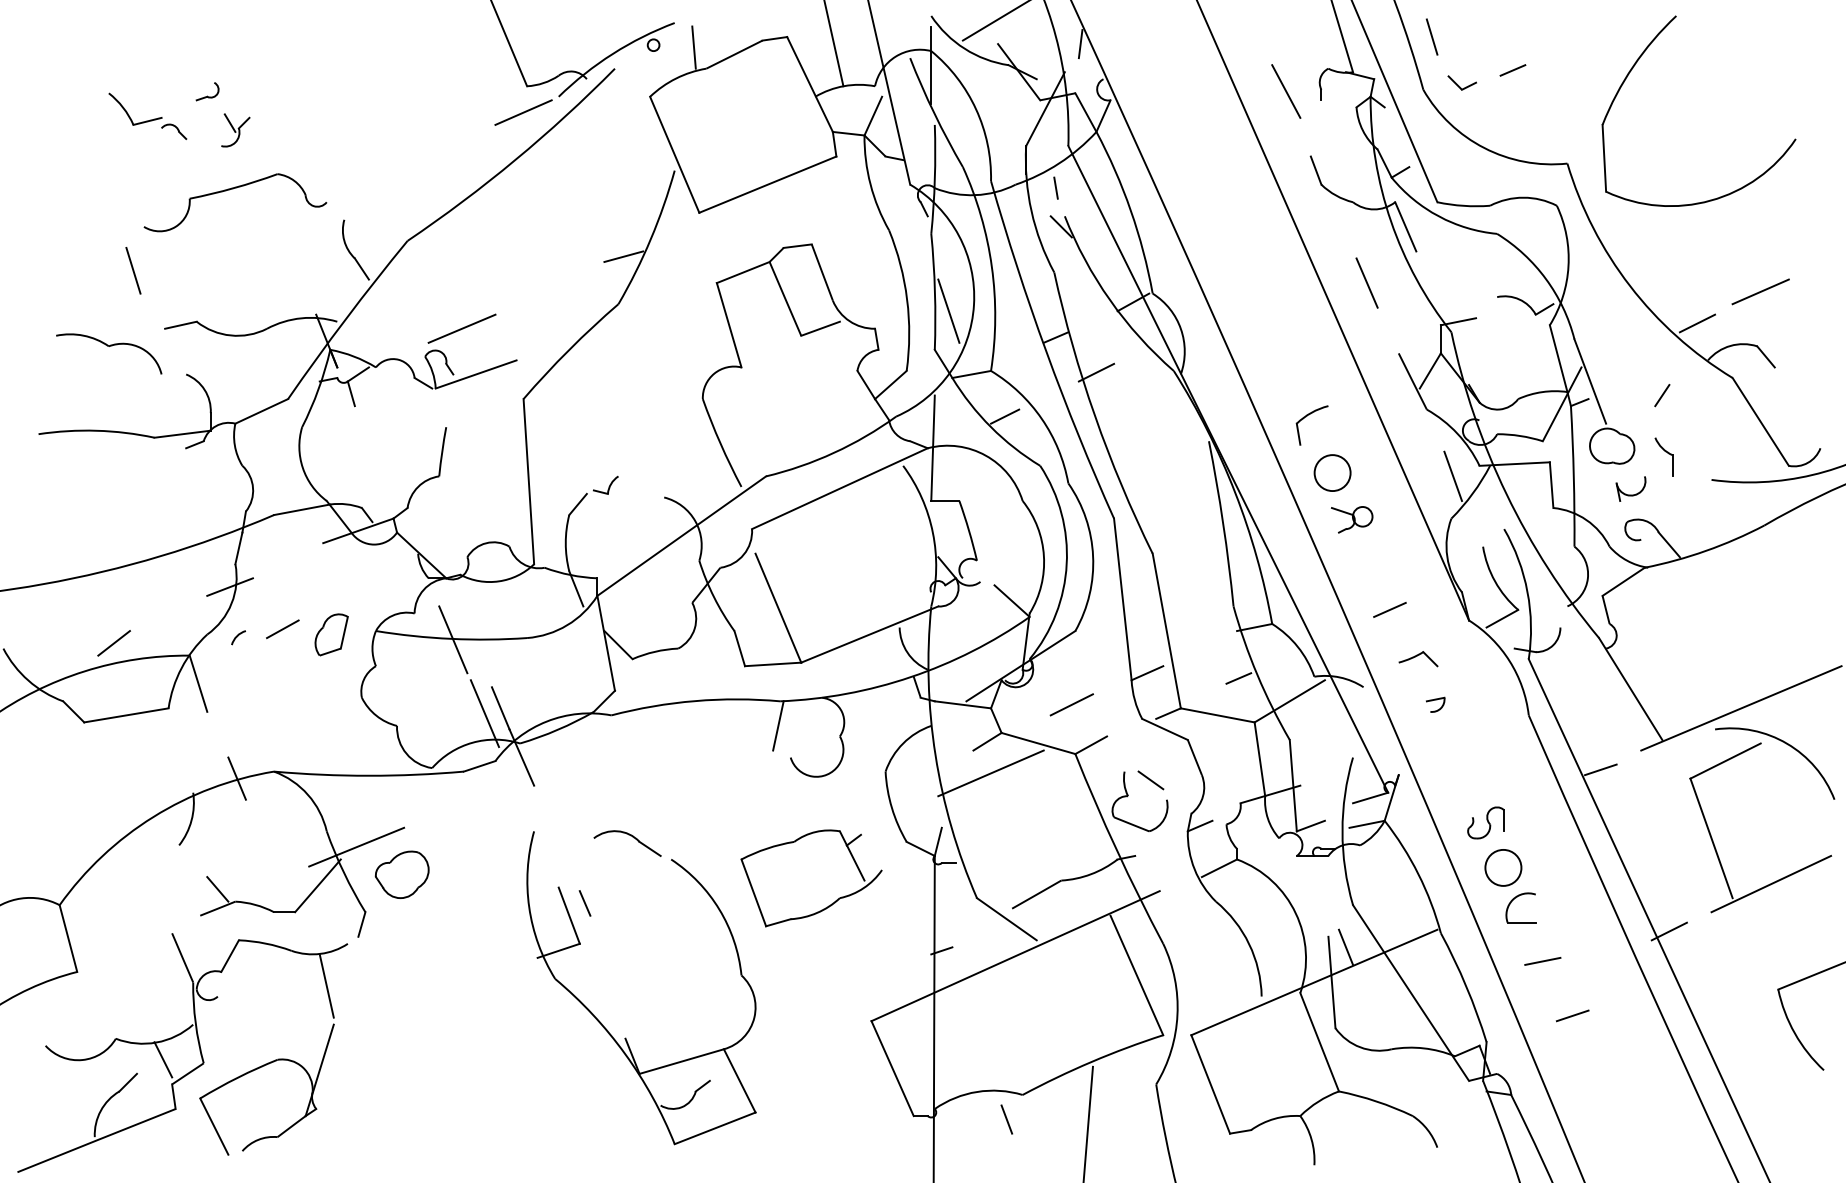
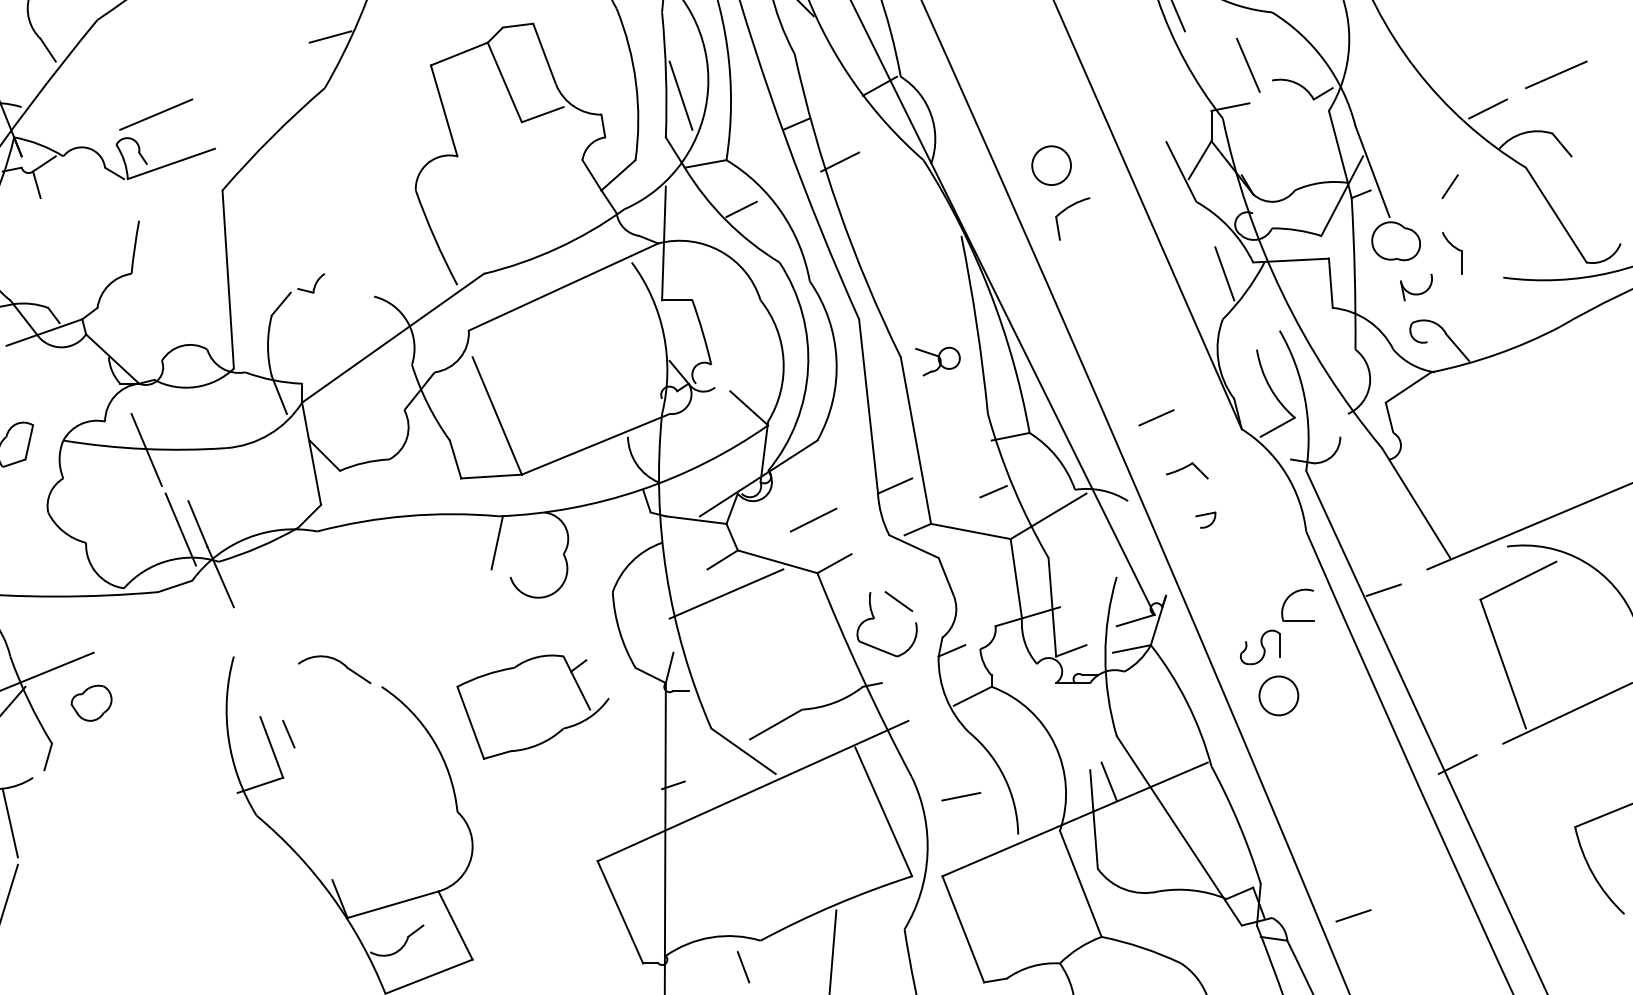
line: (1366, 282) -> (1247, 64), moved
circle: (1332, 472) -> (1051, 165), moved
part: (1352, 519) -> (938, 361), moved
part: (401, 874) -> (90, 703), size x0.7
part: (1516, 898) -> (1292, 595), moved
line: (1542, 961) -> (960, 796), moved
line: (1572, 1015) -> (1353, 915), moved

